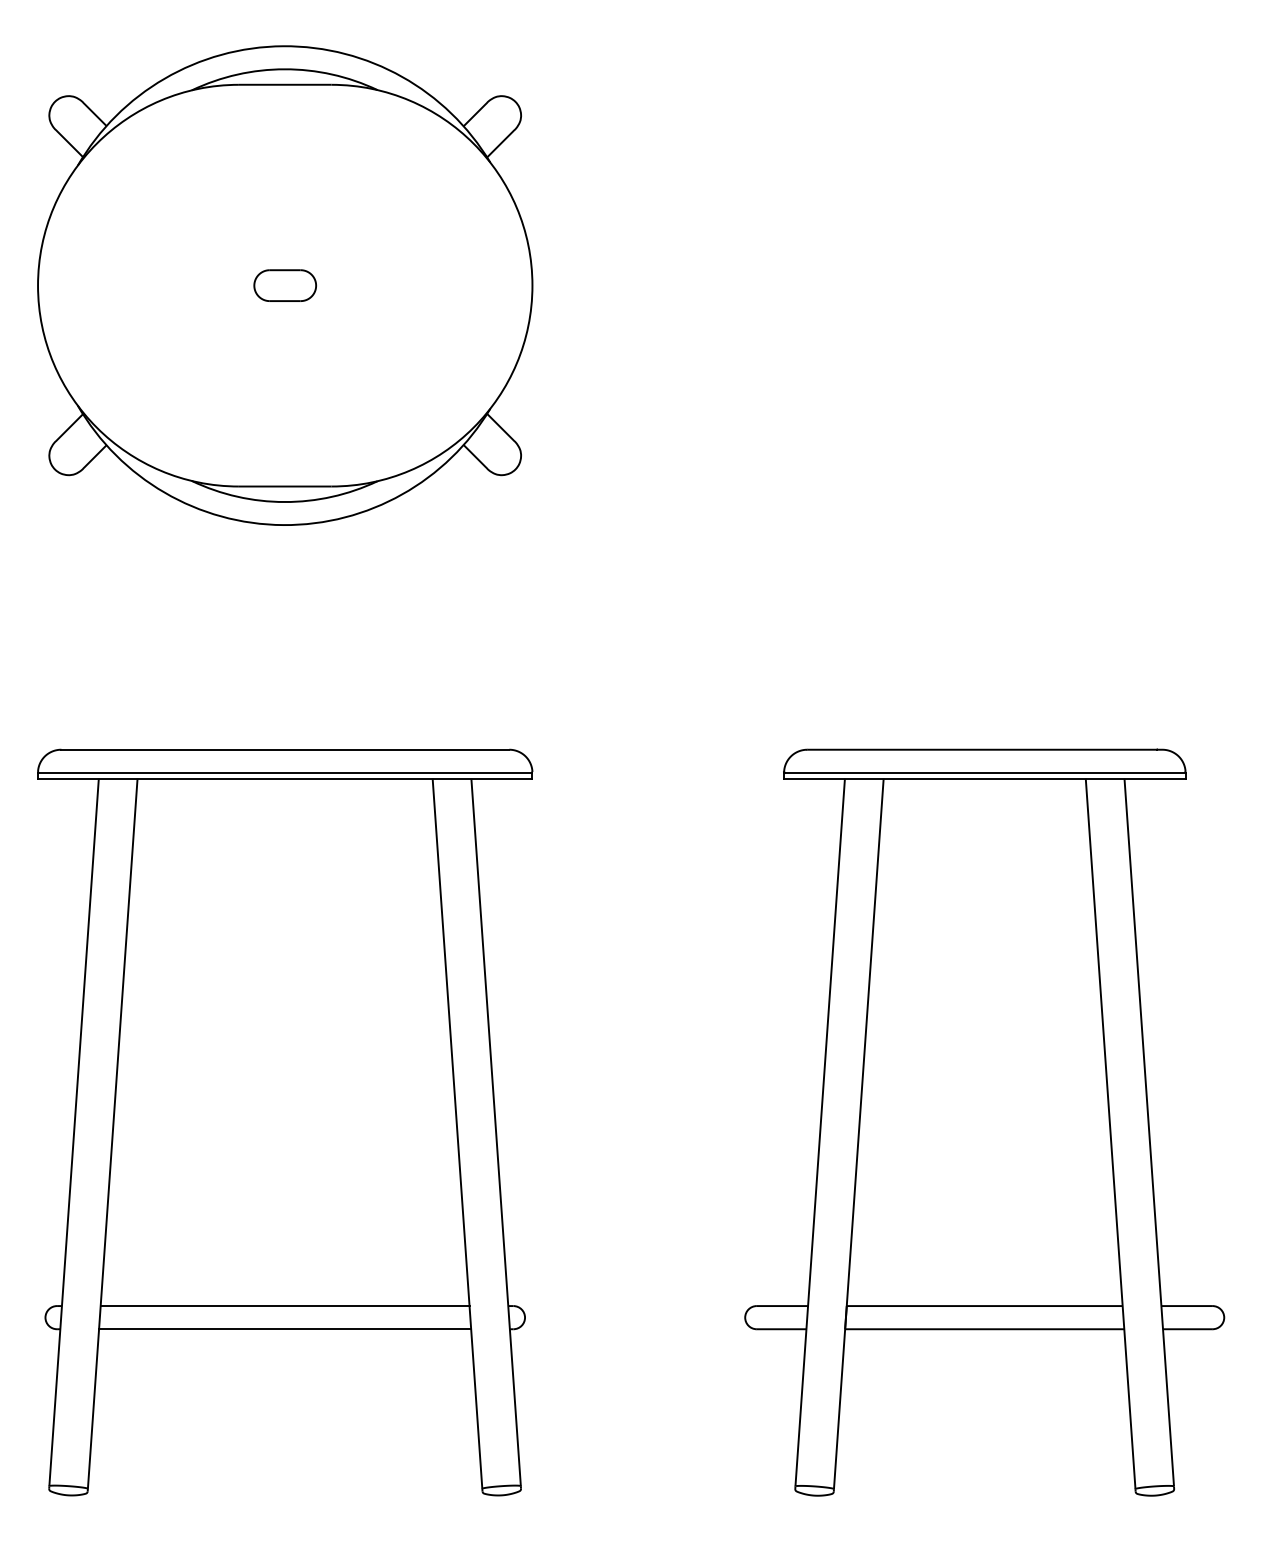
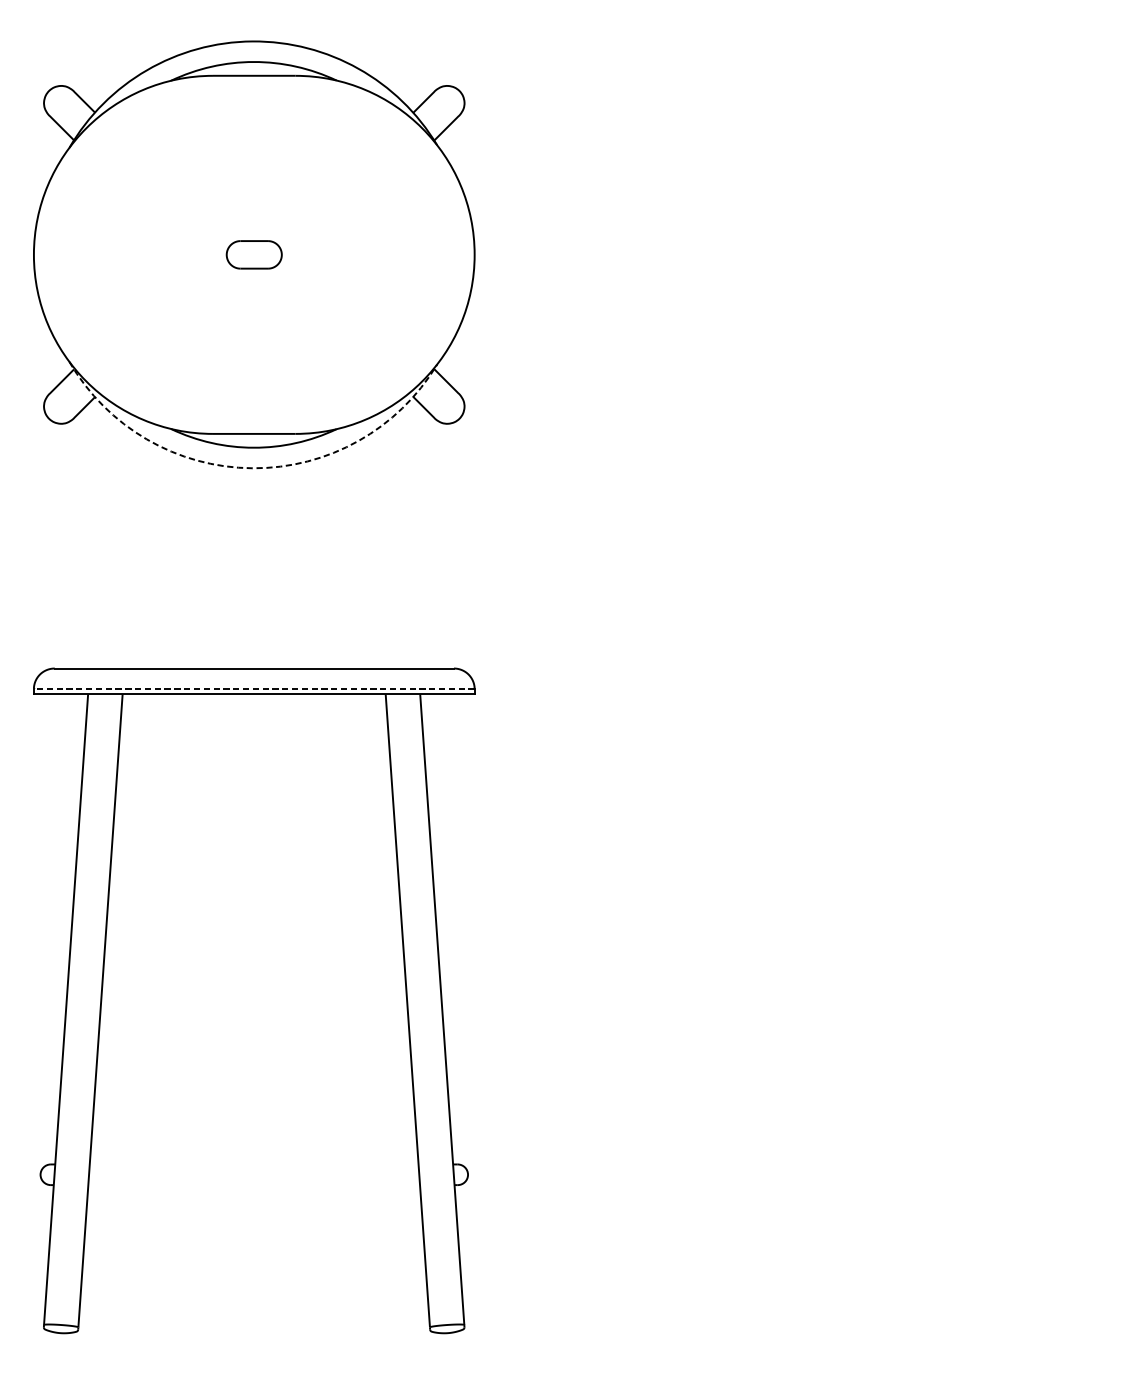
arc: (283, 525) -> (252, 468), solid -> dashed
line: (284, 772) -> (253, 688), solid -> dashed
part: (984, 1122) -> (877, 1000), removed
line: (284, 1306) -> (253, 1164), removed
line: (285, 1329) -> (254, 1185), removed

